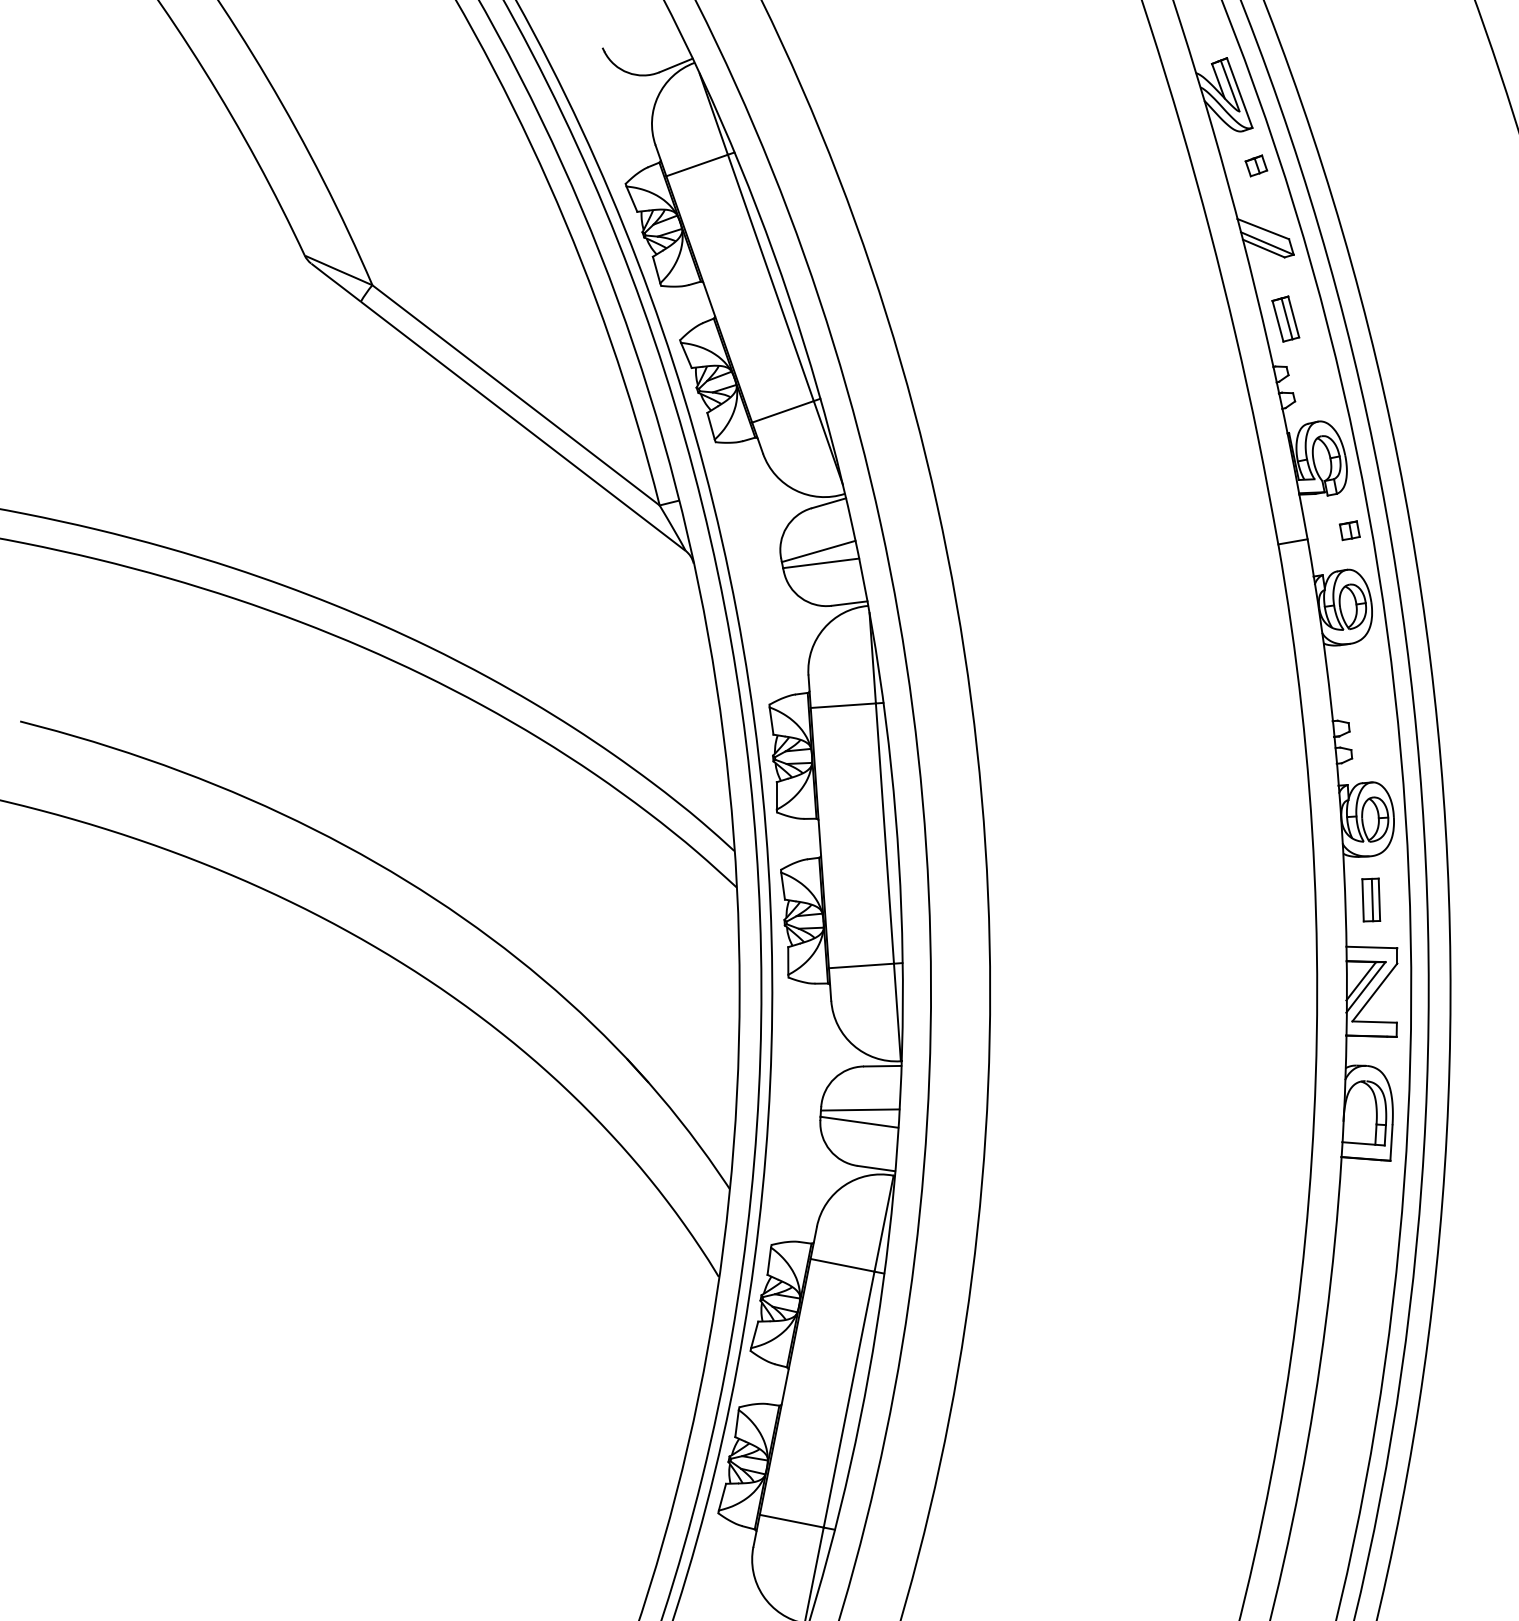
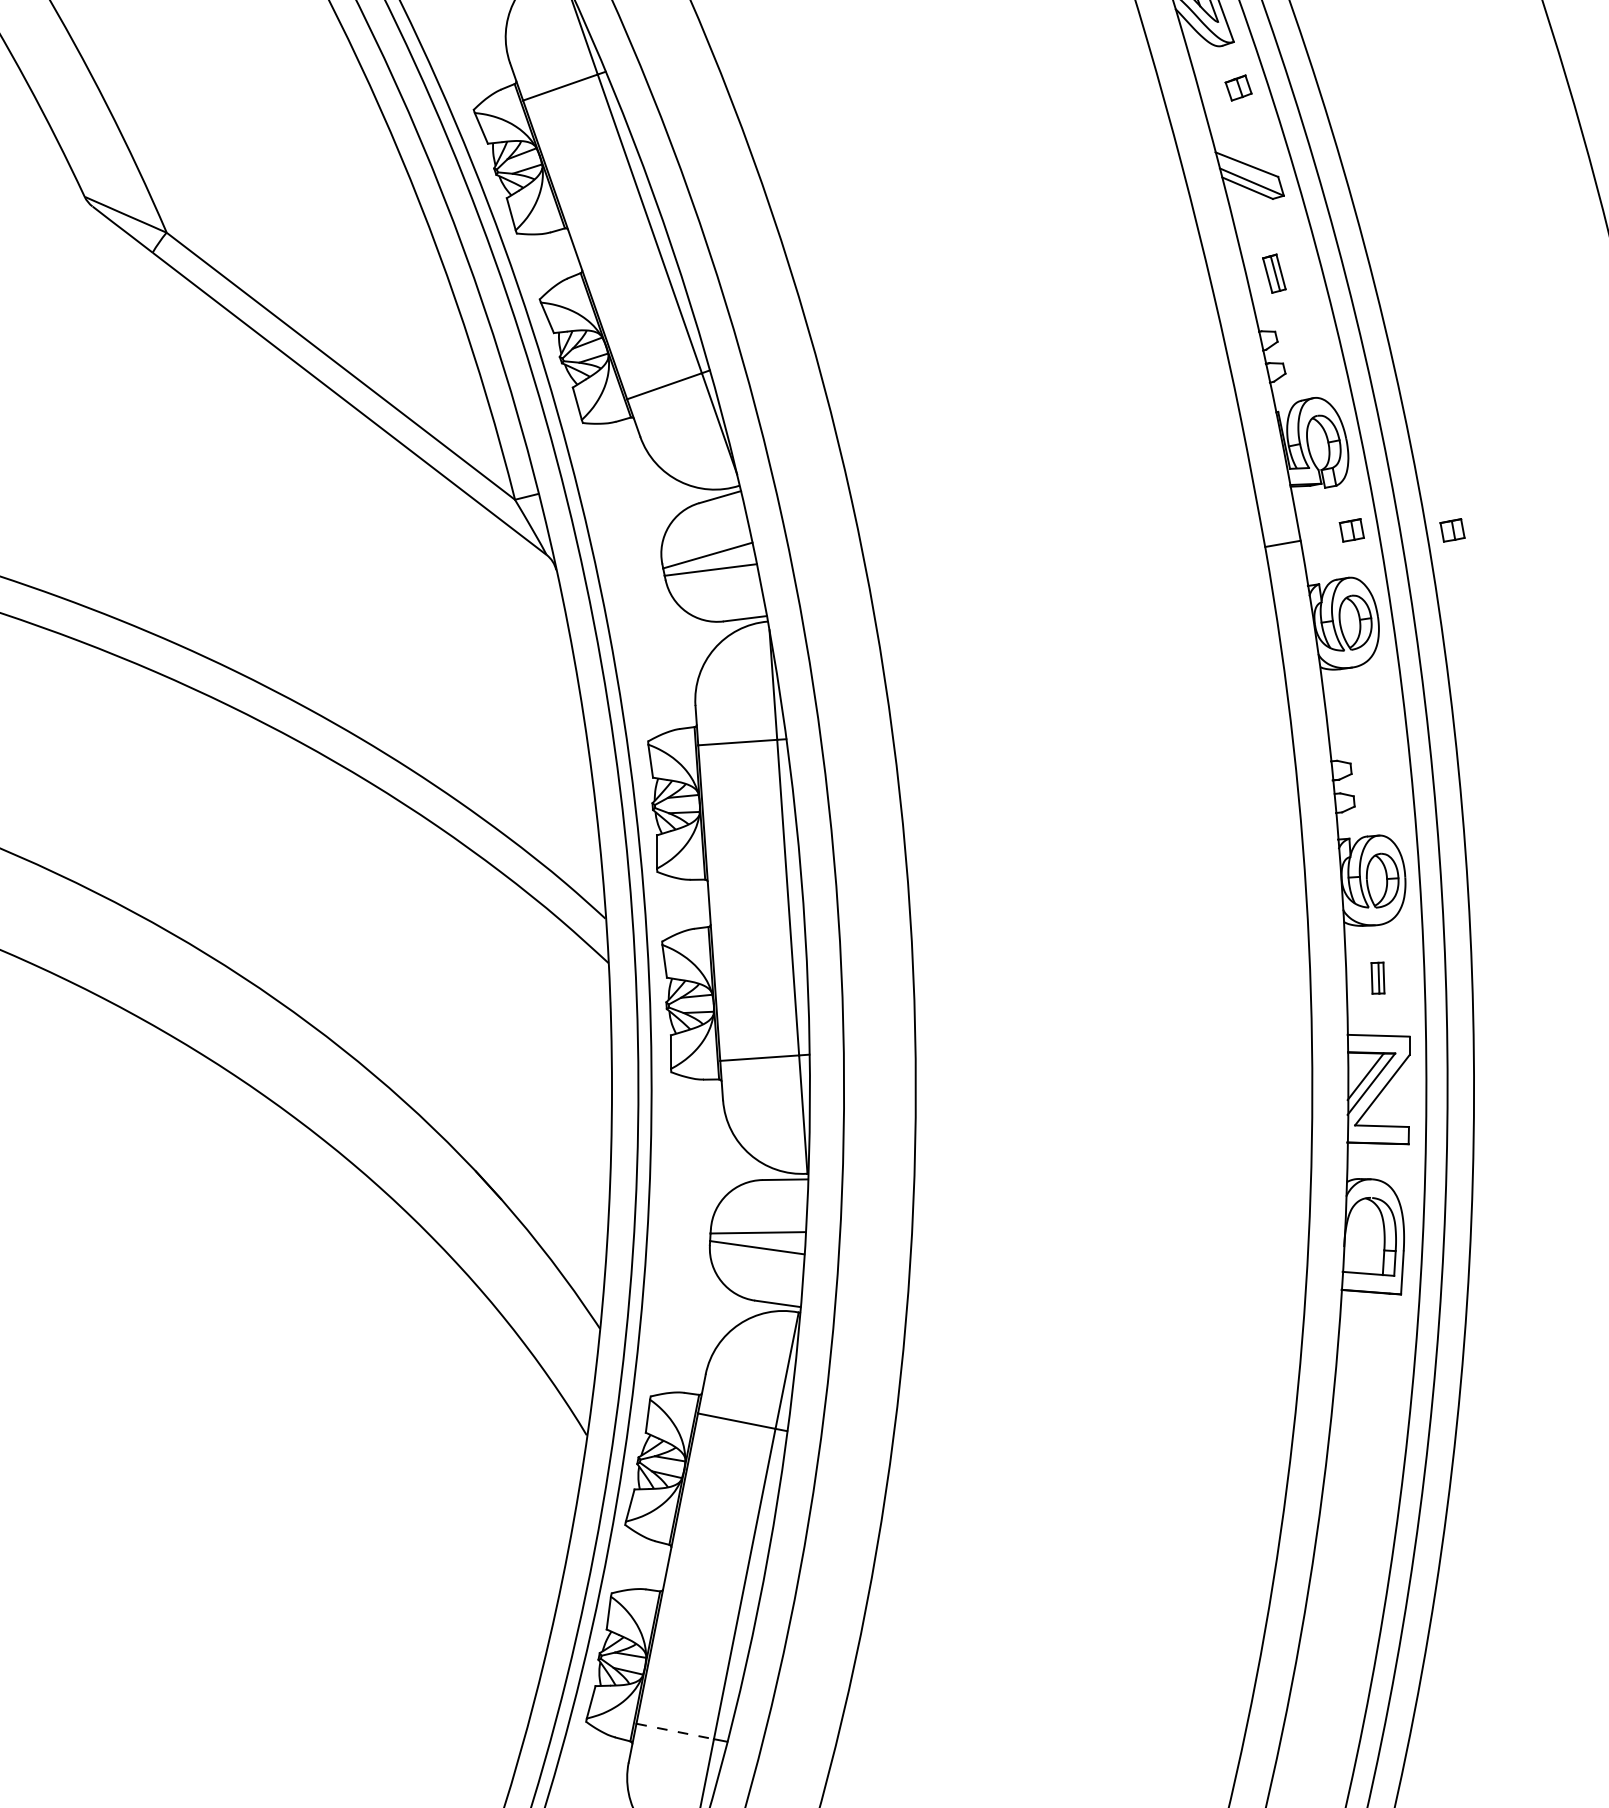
part: (1285, 318) -> (1273, 273), size x0.7
part: (1432, 530) -> (1452, 530), added
part: (1371, 899) -> (1378, 977), size x0.6
line: (791, 1521) -> (674, 1731), solid -> dashed

